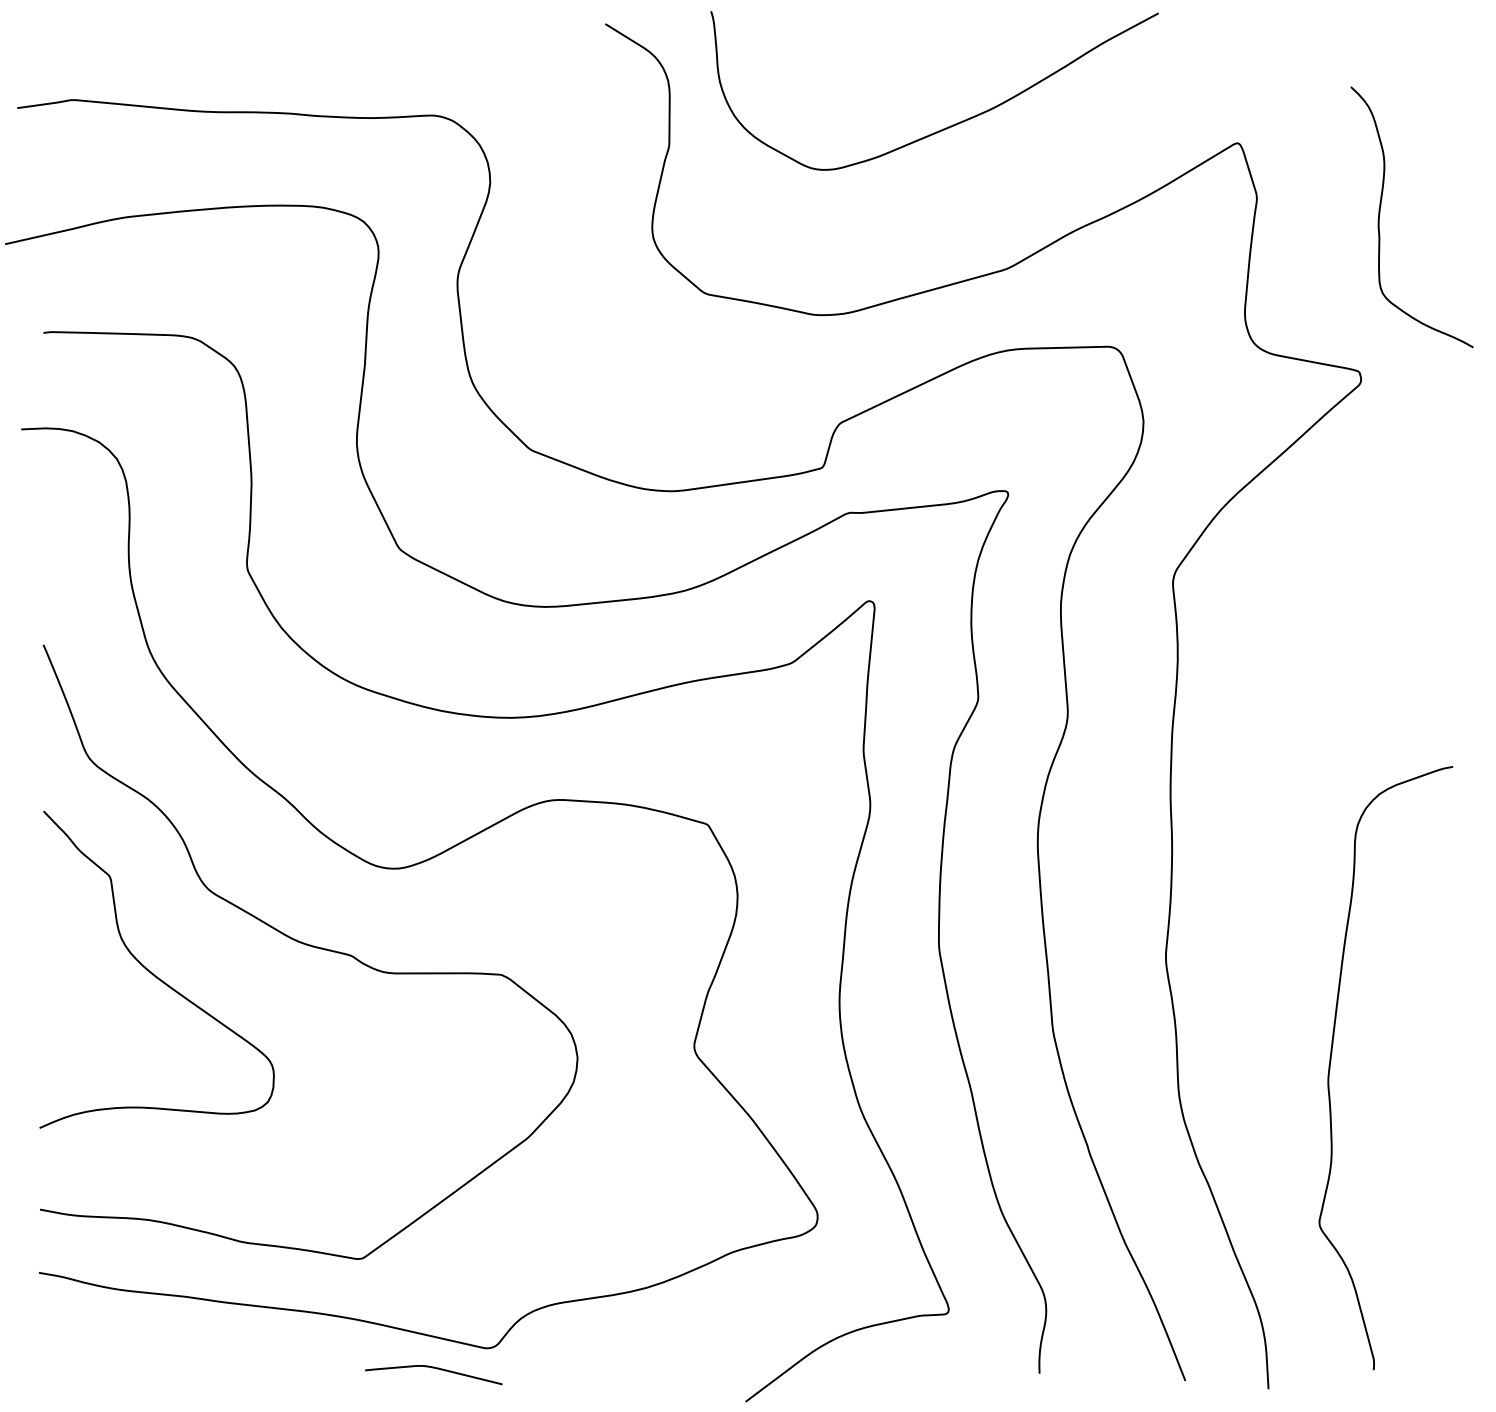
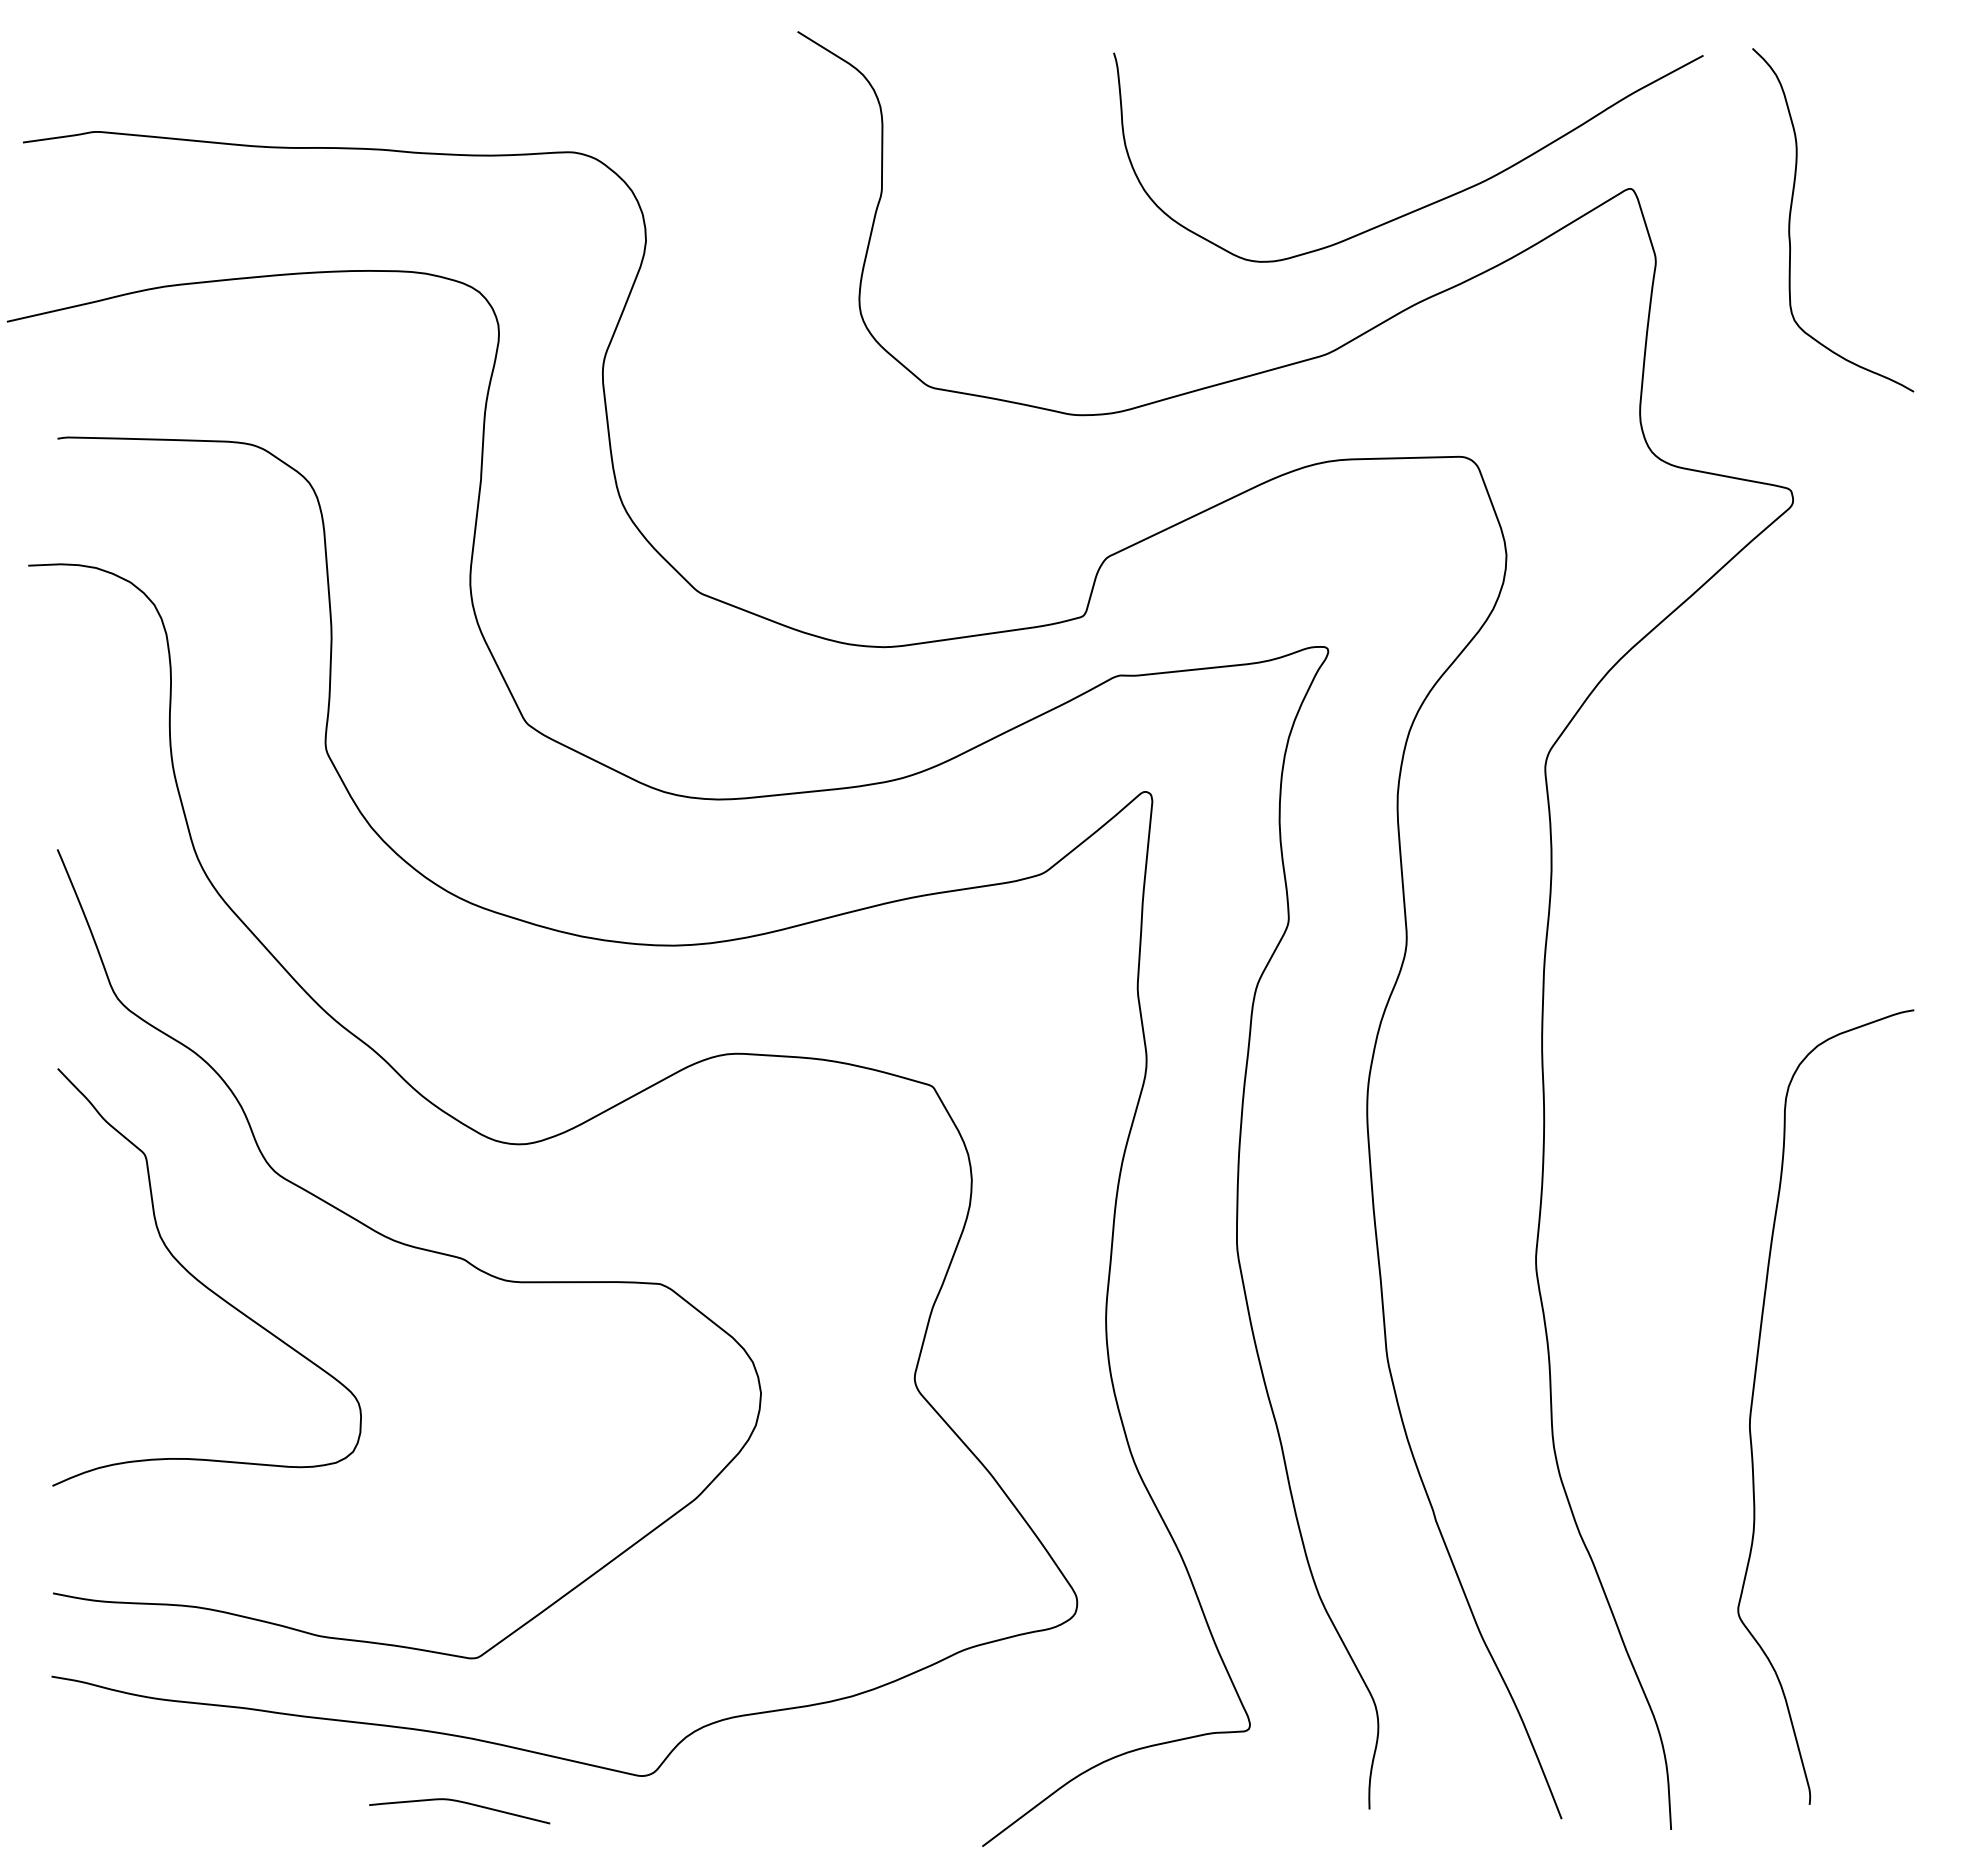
curve: (949, 126) -> (1427, 204), moved
curve: (1380, 212) -> (1791, 213), moved
curve: (436, 1369) -> (463, 1803), moved

